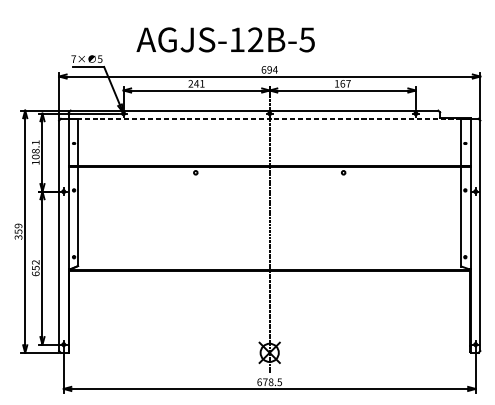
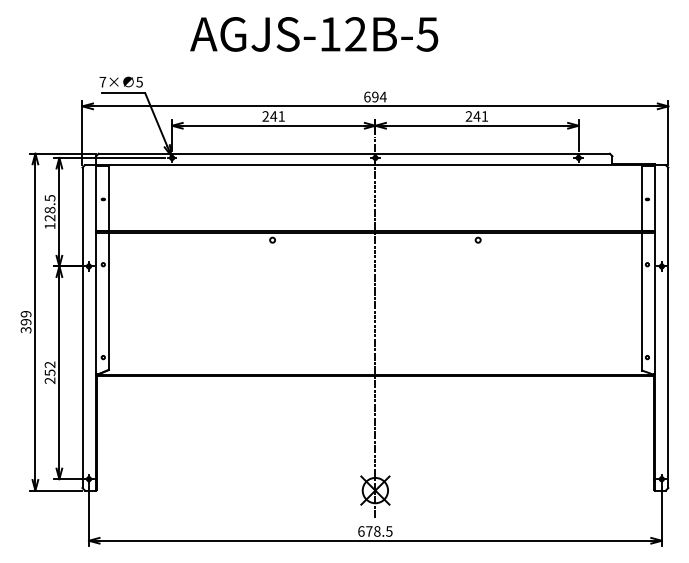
text: (225, 39) -> (314, 34), moved
text: (342, 83) -> (476, 116), 167 -> 241
line: (269, 119) -> (375, 165), dashed -> solid
text: (35, 150) -> (49, 208), 108.1 -> 128.5
text: (18, 231) -> (25, 322), 359 -> 399
text: (35, 273) -> (49, 380), 652 -> 252

